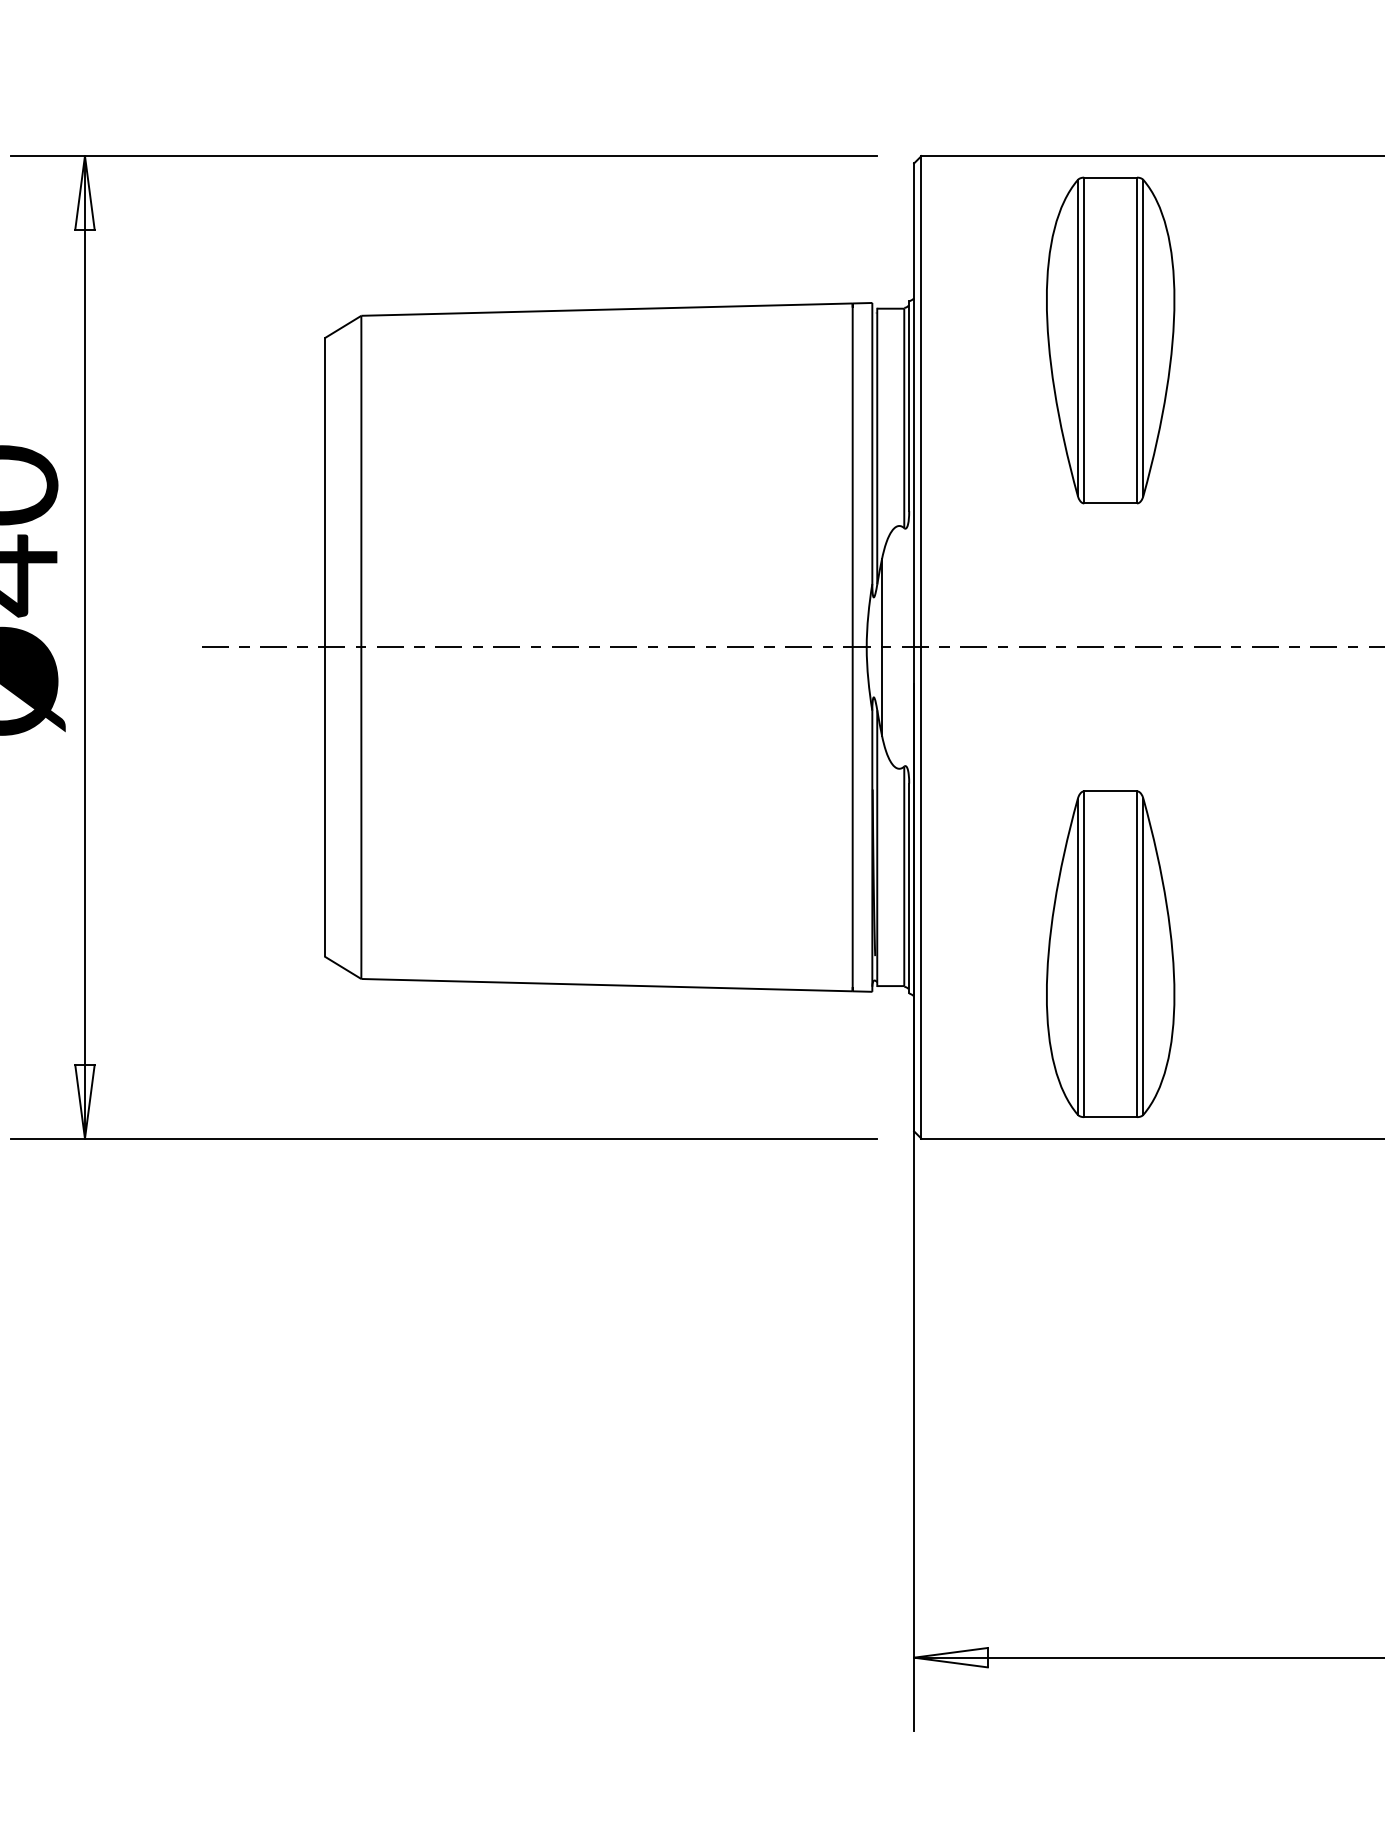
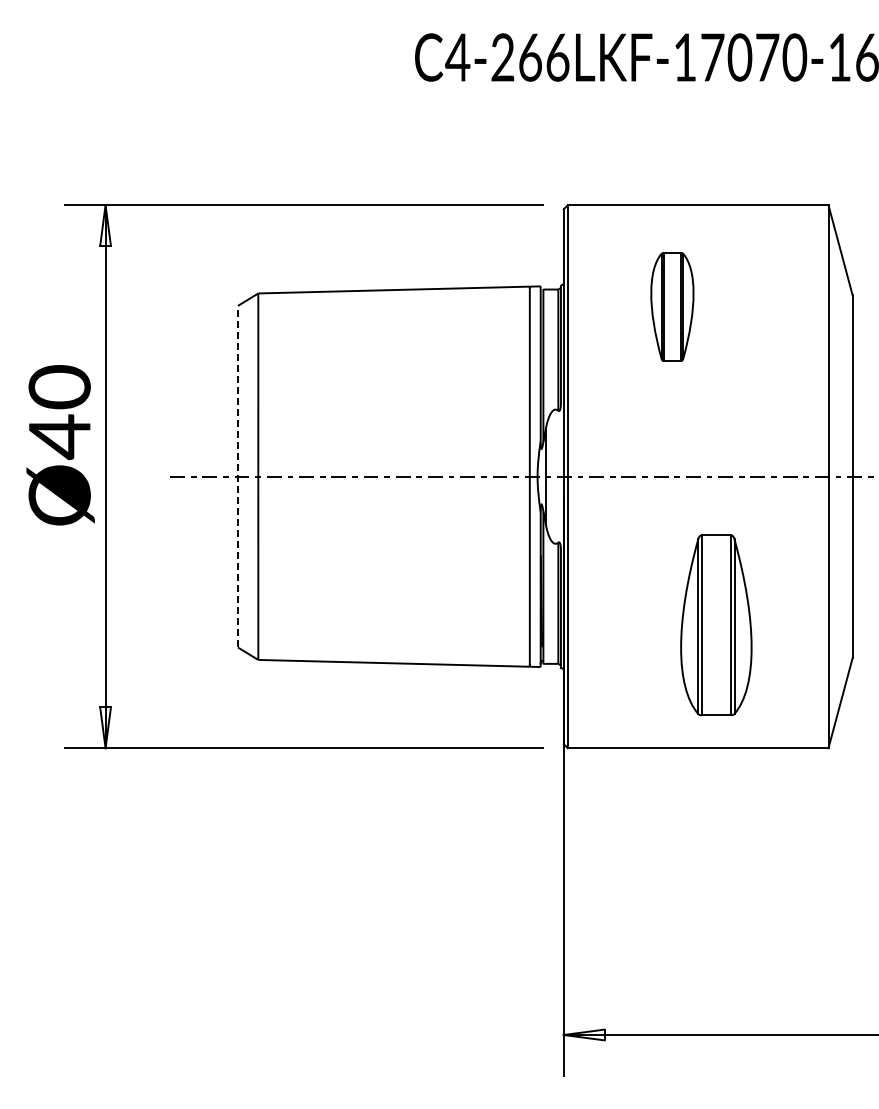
part: (1110, 339) -> (672, 306), size x0.6
line: (323, 647) -> (237, 476), solid -> dashed
part: (1110, 954) -> (716, 625), moved

